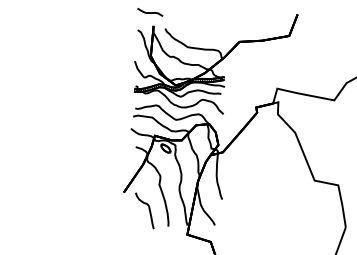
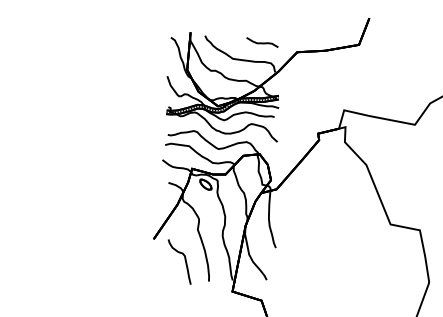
curve: (150, 12) -> (262, 42), moved

